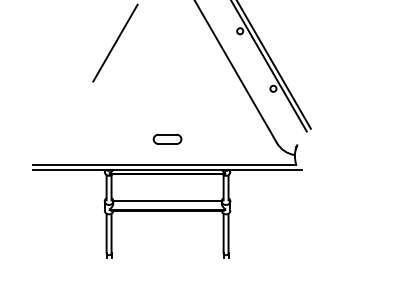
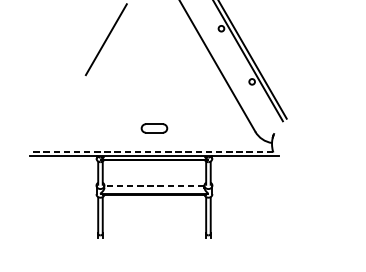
line: (164, 164) -> (151, 151), solid -> dashed
line: (167, 201) -> (154, 185), solid -> dashed

